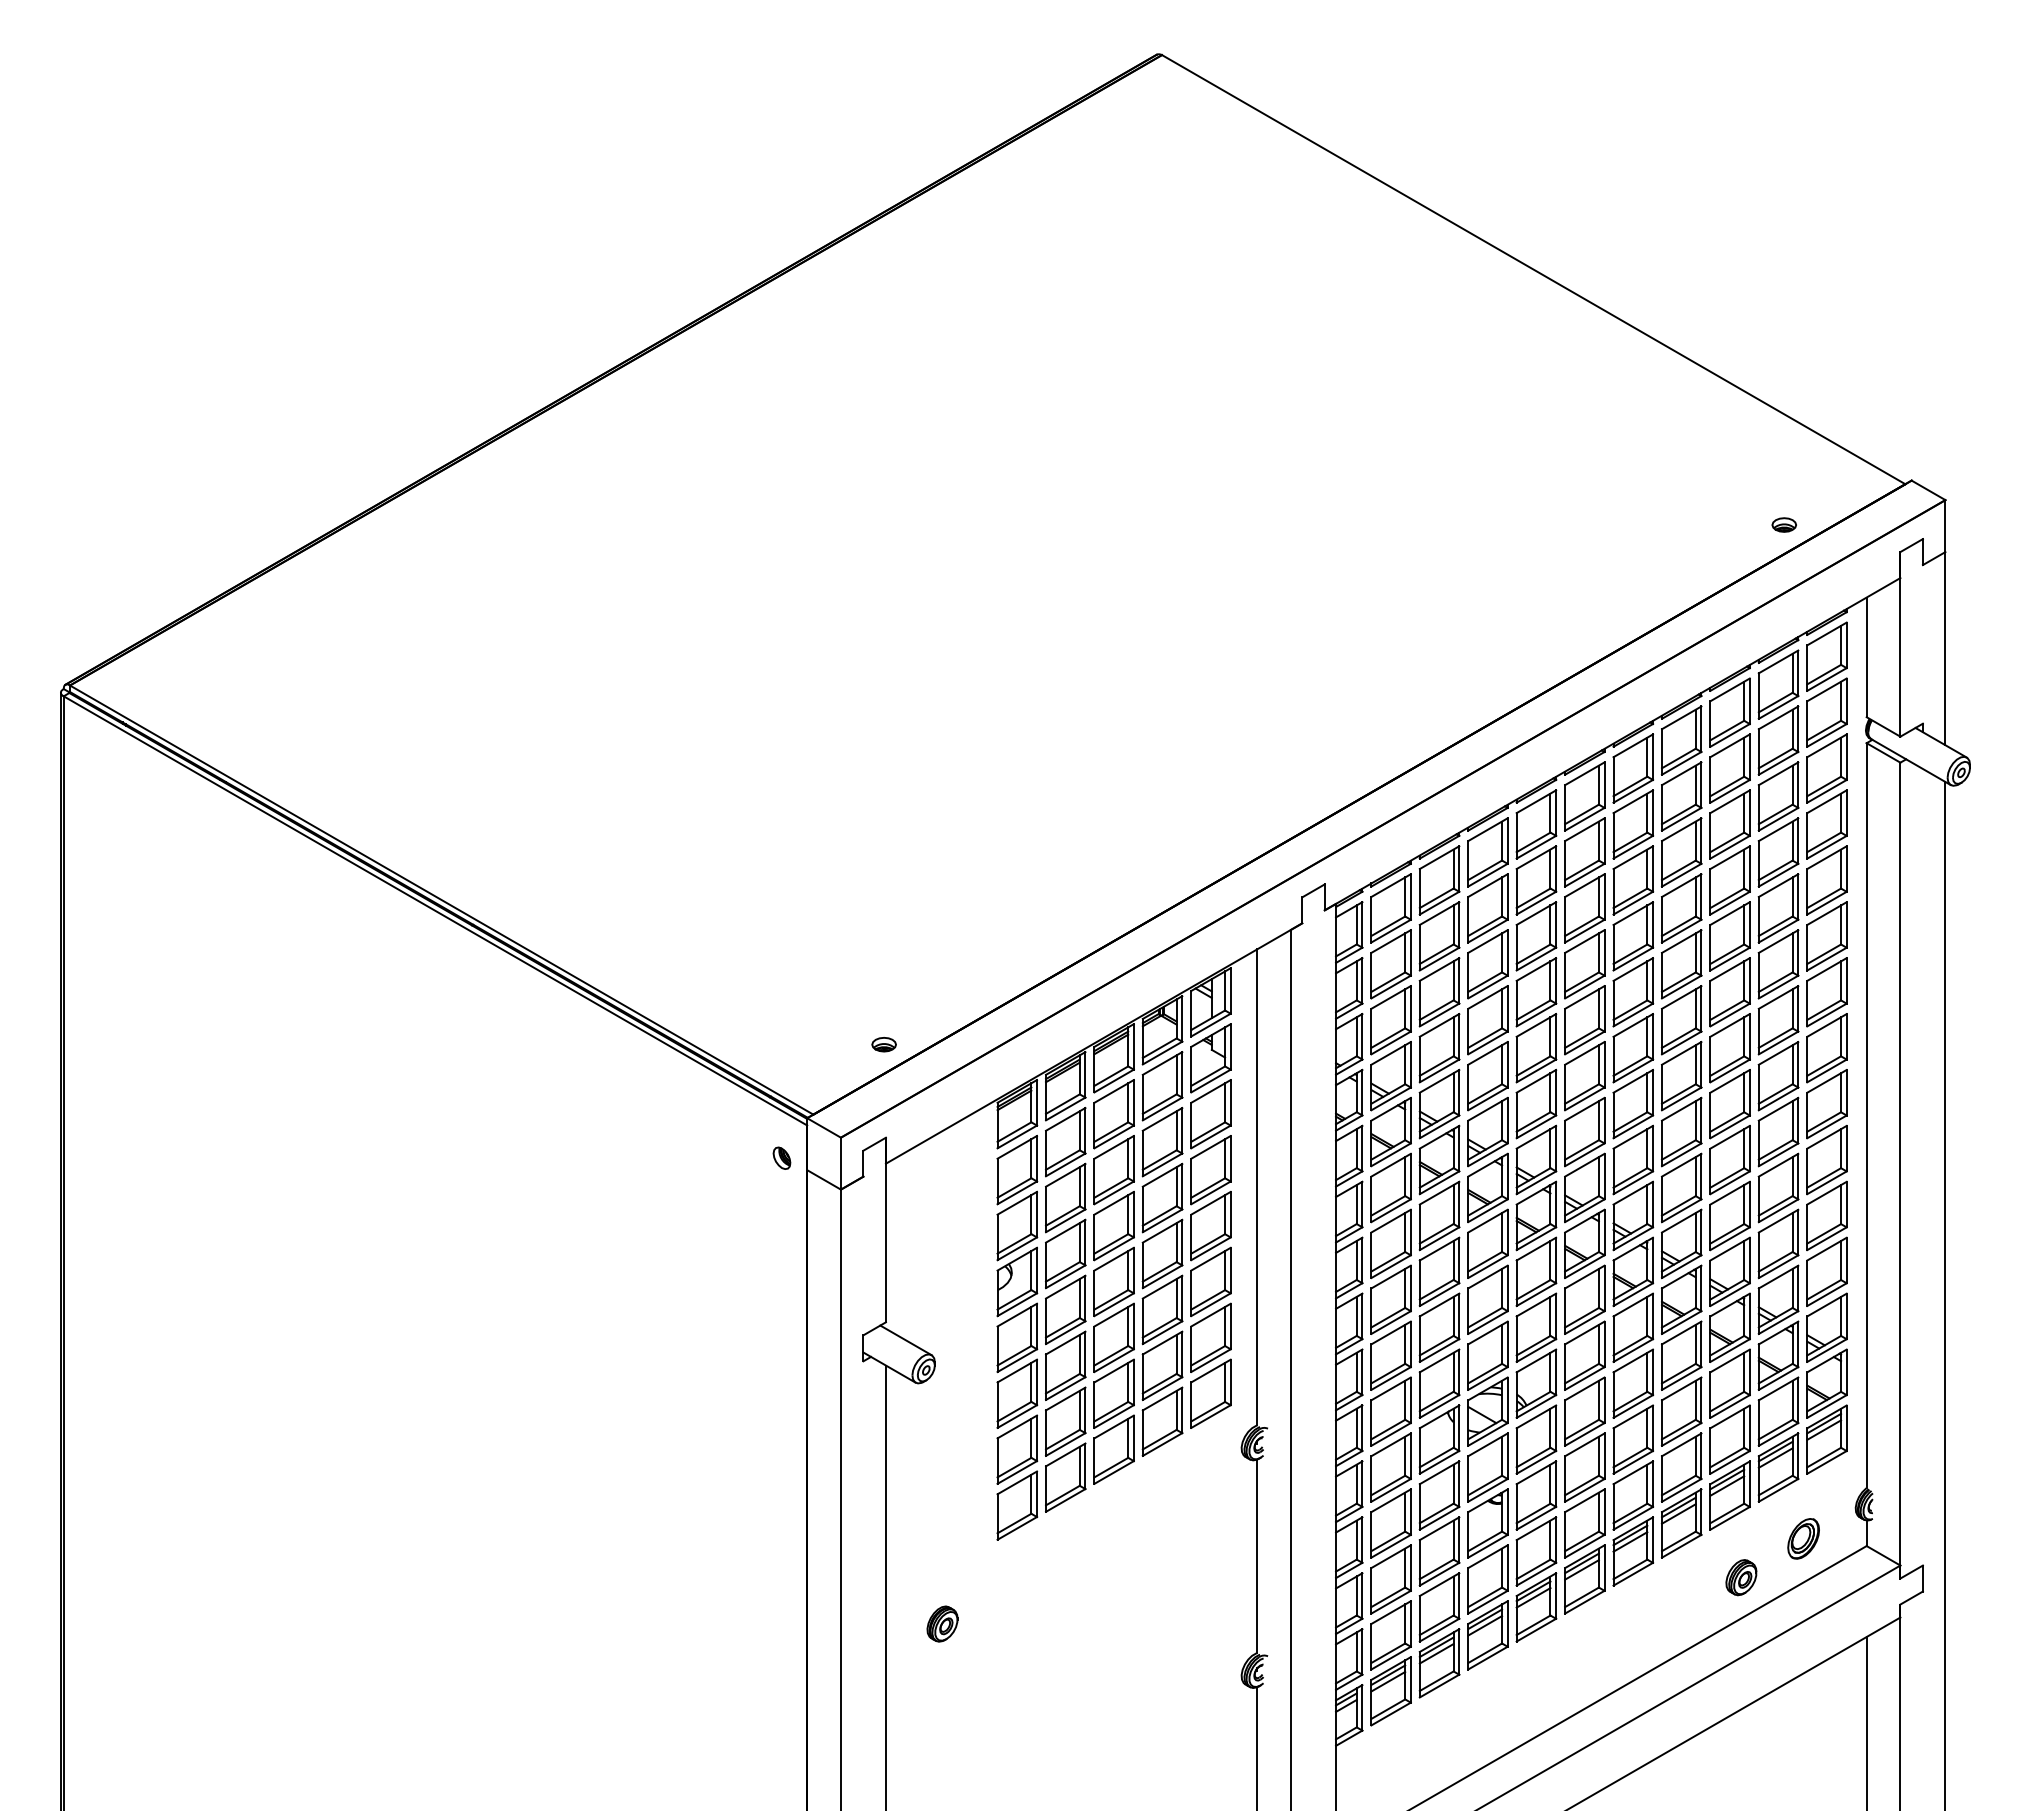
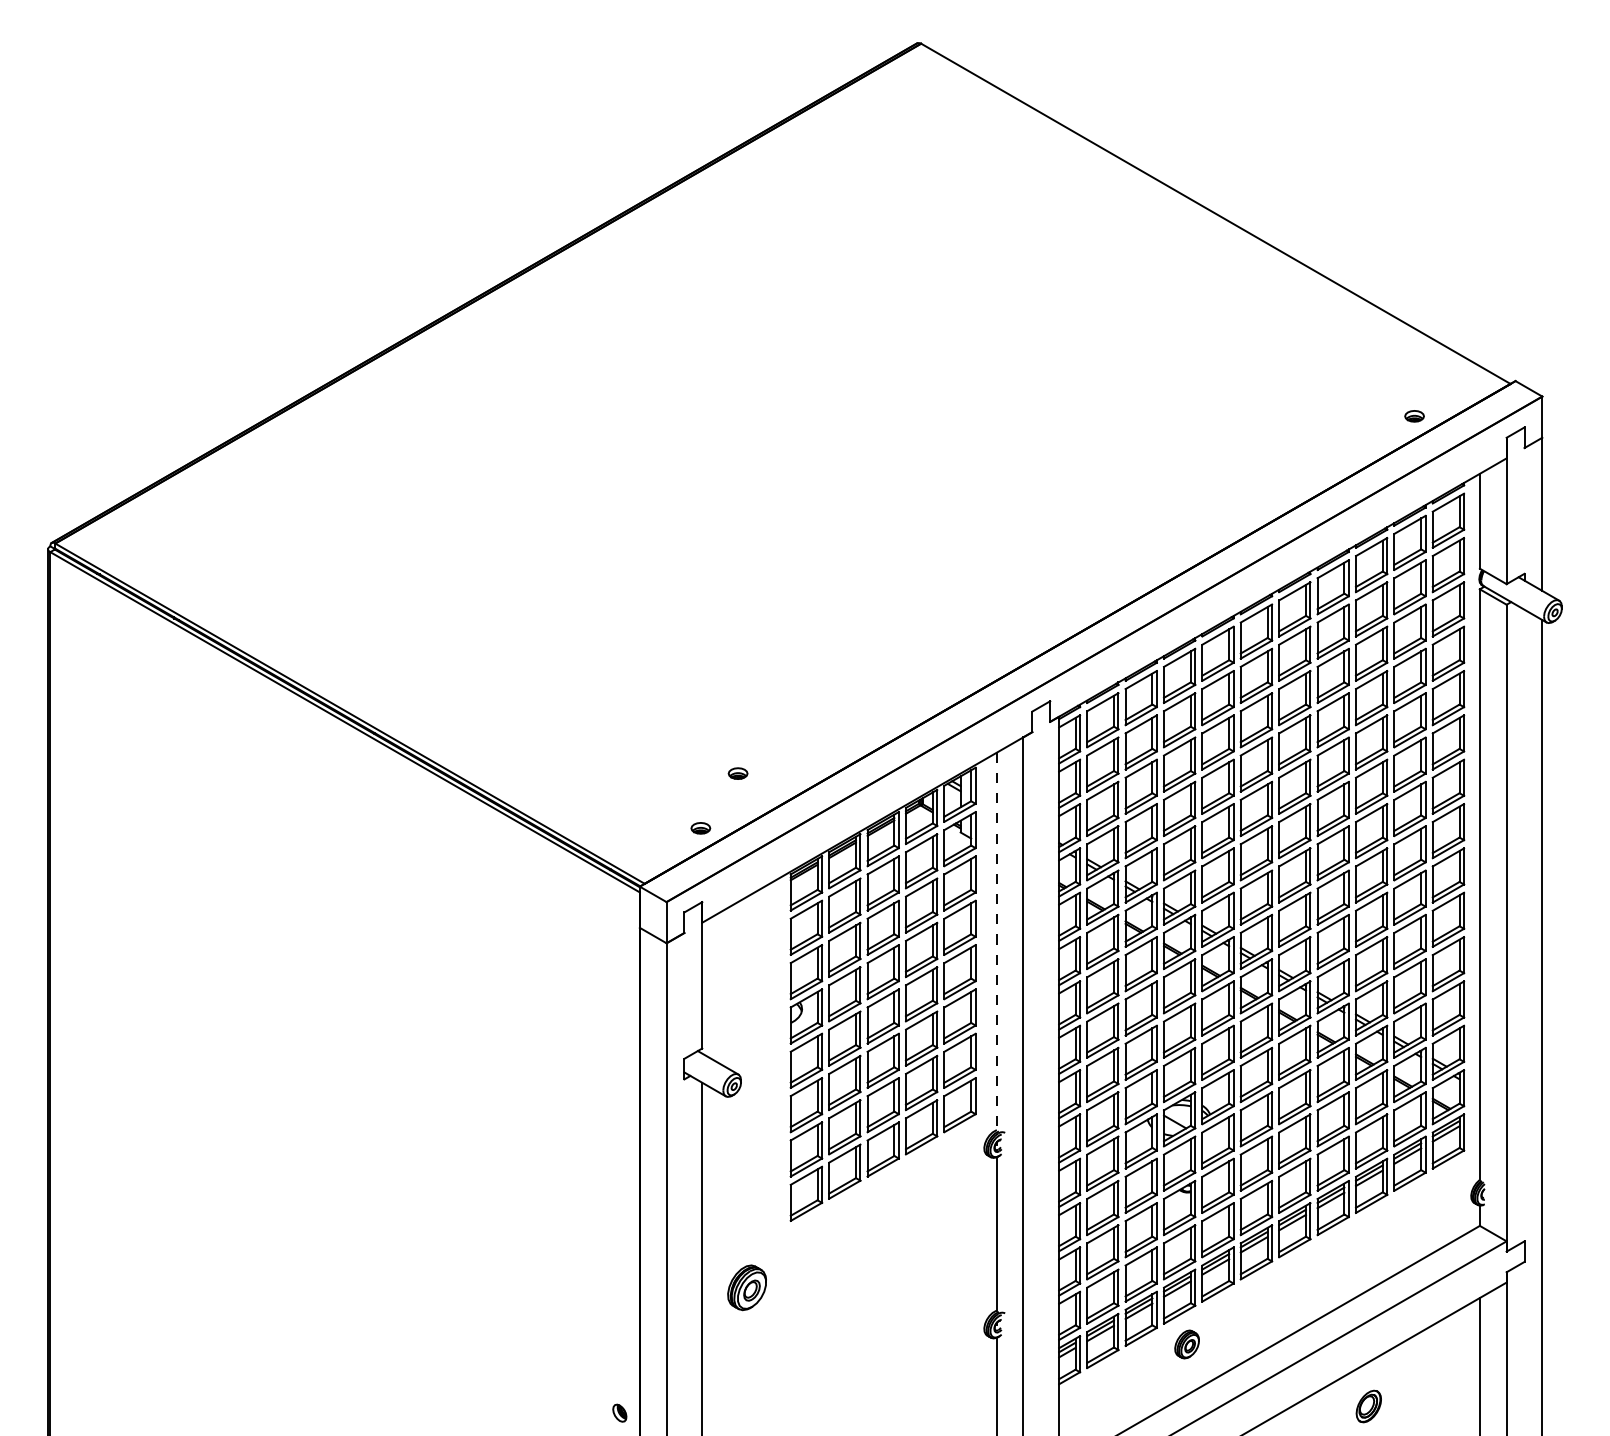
part: (930, 975) -> (737, 773), added
part: (781, 1157) -> (619, 1412), moved
line: (1257, 1187) -> (996, 941), solid -> dashed
part: (1803, 1538) -> (1368, 1406), moved
part: (1741, 1577) -> (1187, 1344), moved
part: (942, 1623) -> (747, 1287), size x1.6

